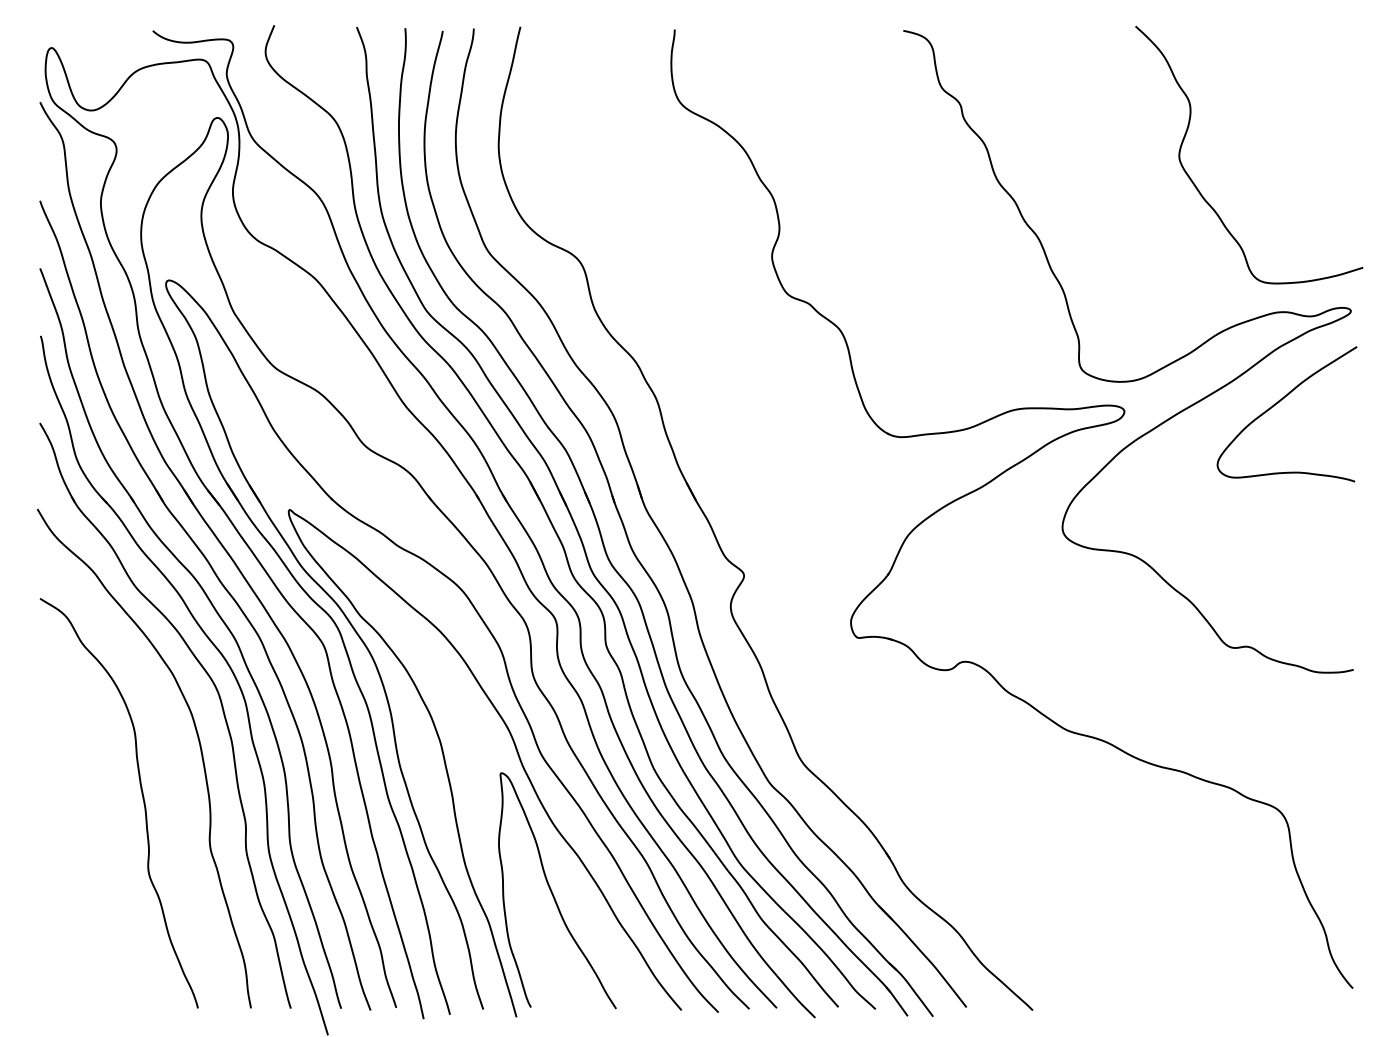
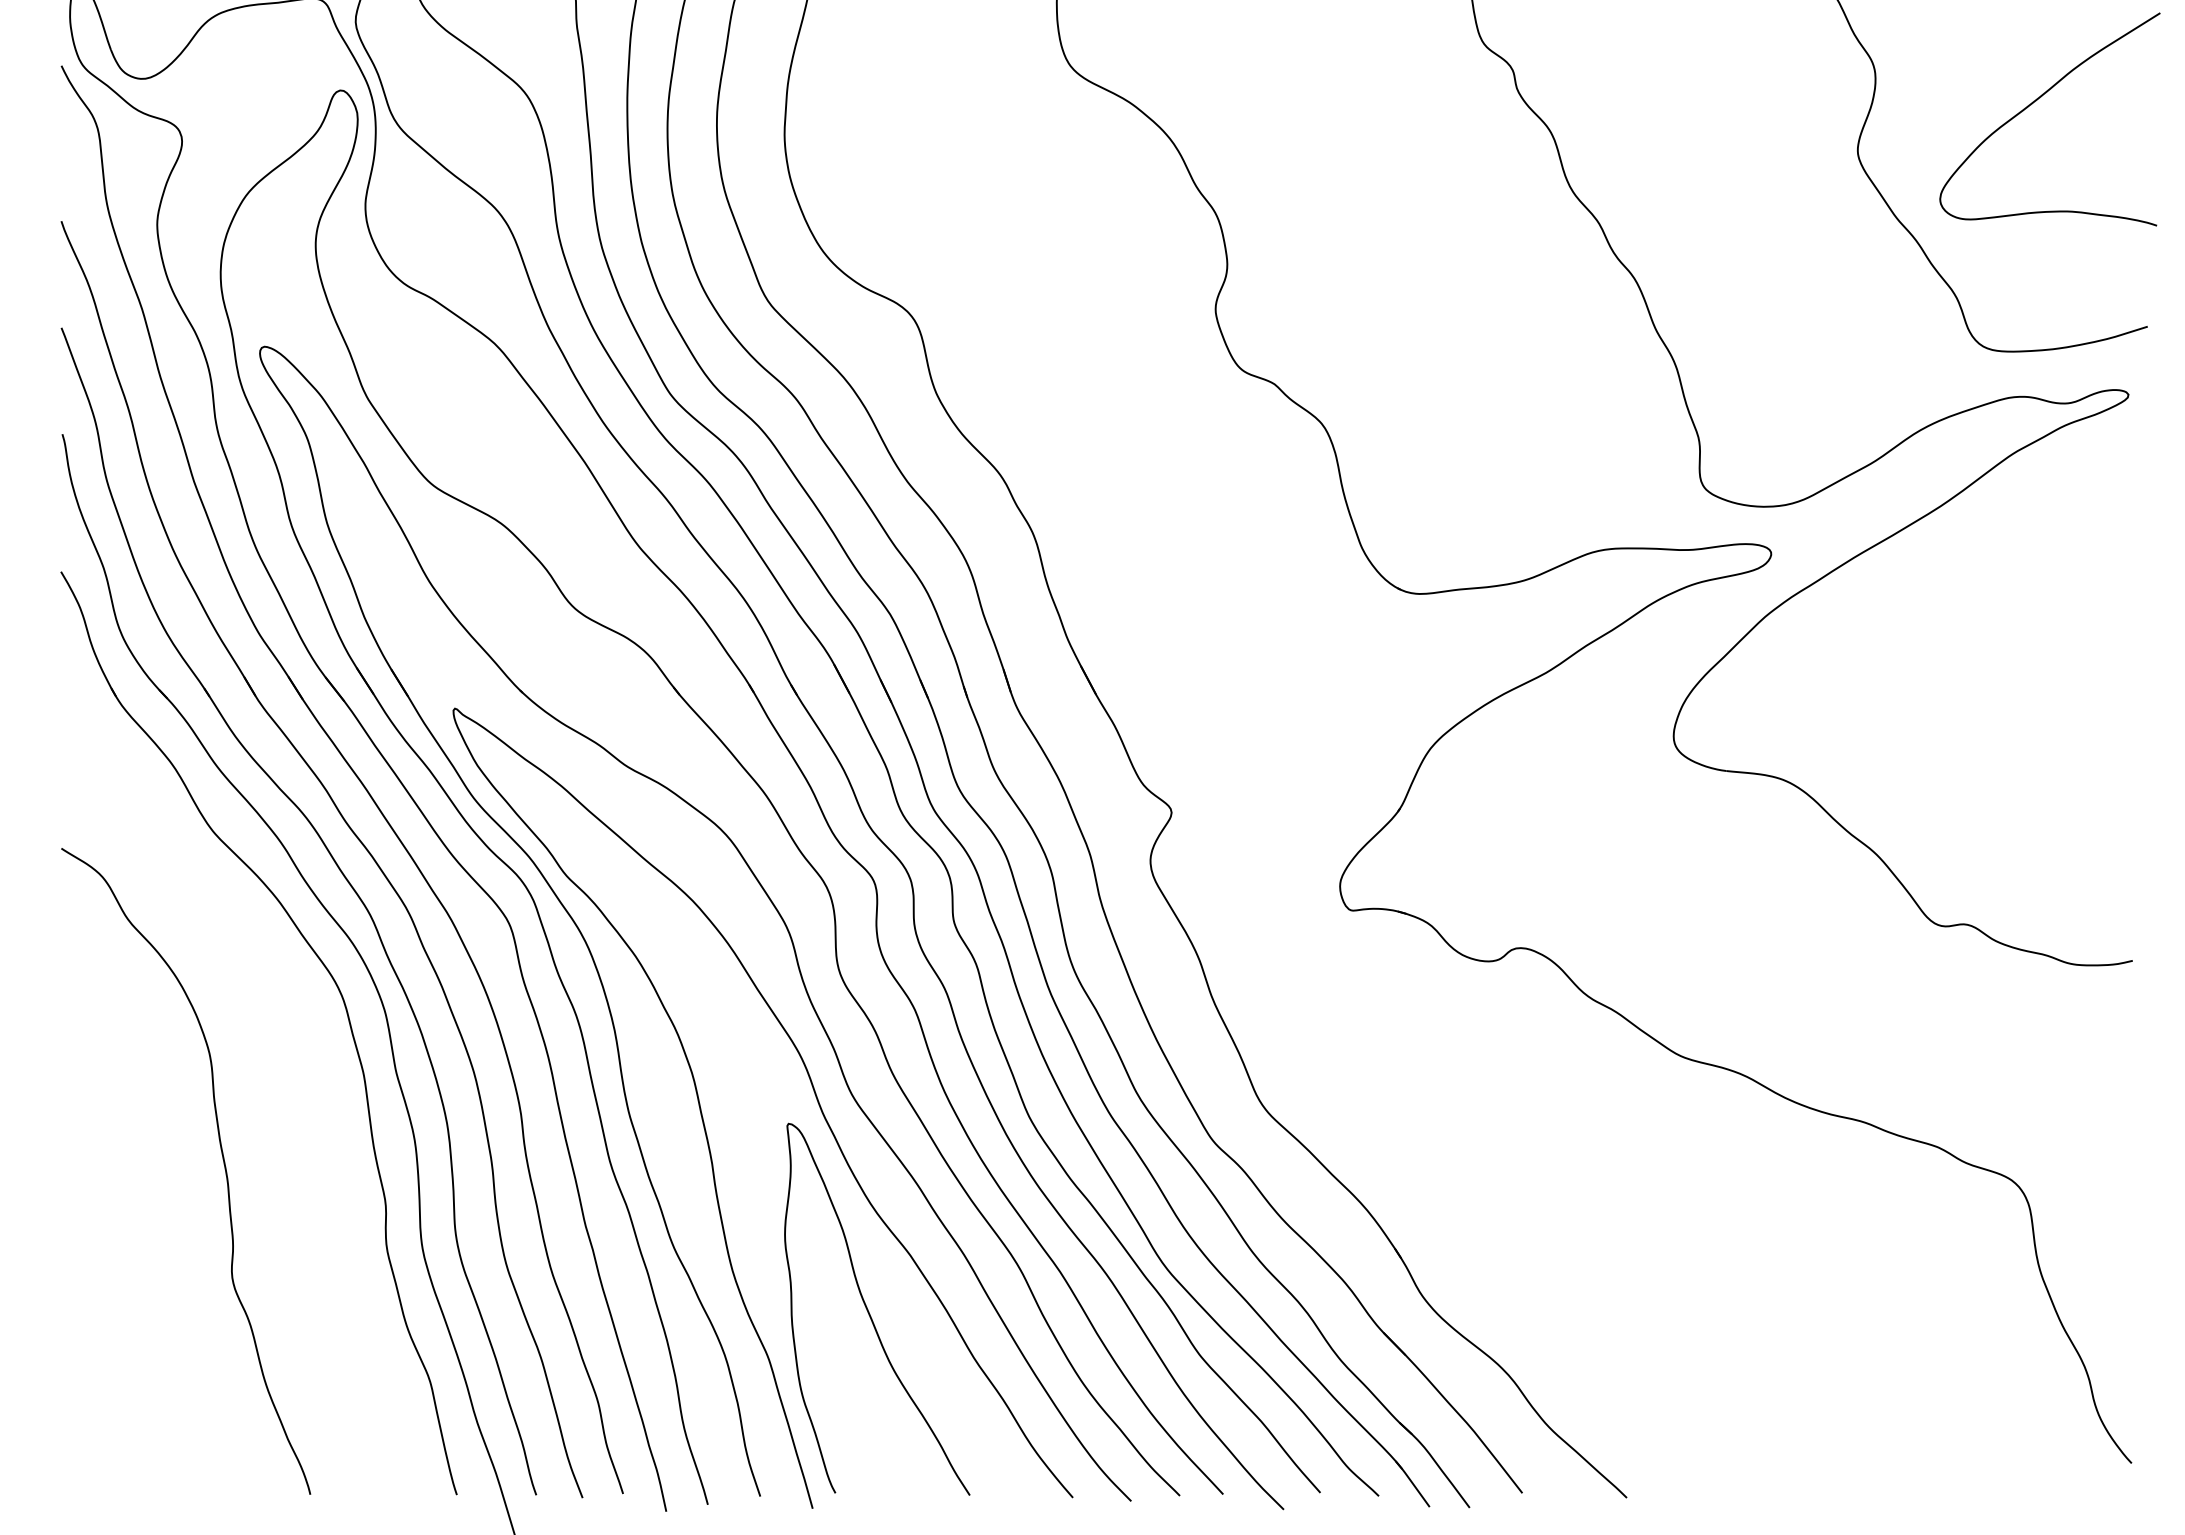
curve: (1278, 403) -> (2036, 102), moved
curve: (199, 747) -> (312, 1083), removed

